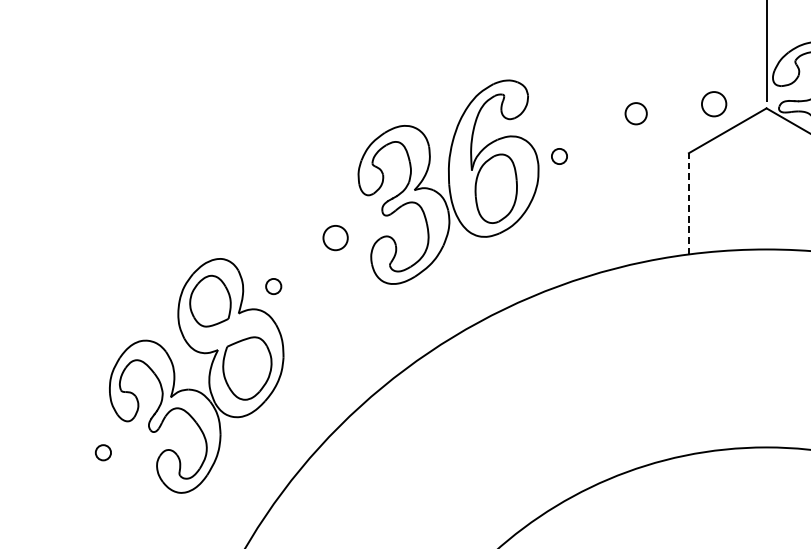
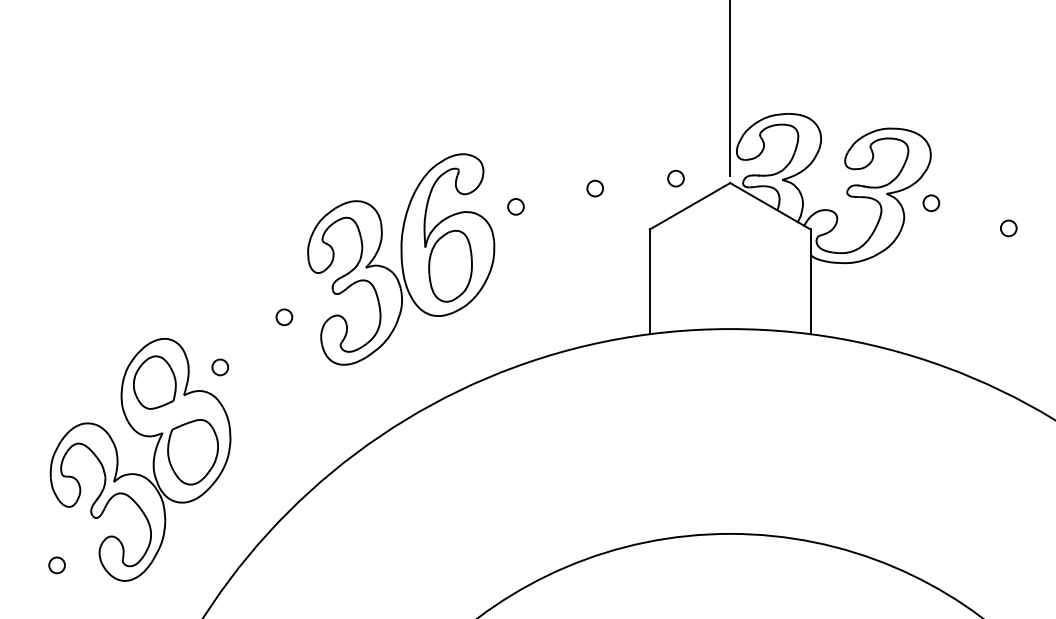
circle: (713, 103) -> (675, 178), size x0.62
circle: (635, 113) -> (594, 188), size x0.71
circle: (559, 156) -> (515, 206), moved
line: (688, 203) -> (649, 281), dashed -> solid
circle: (335, 238) -> (284, 317), size x0.62
circle: (102, 452) -> (56, 565), moved

